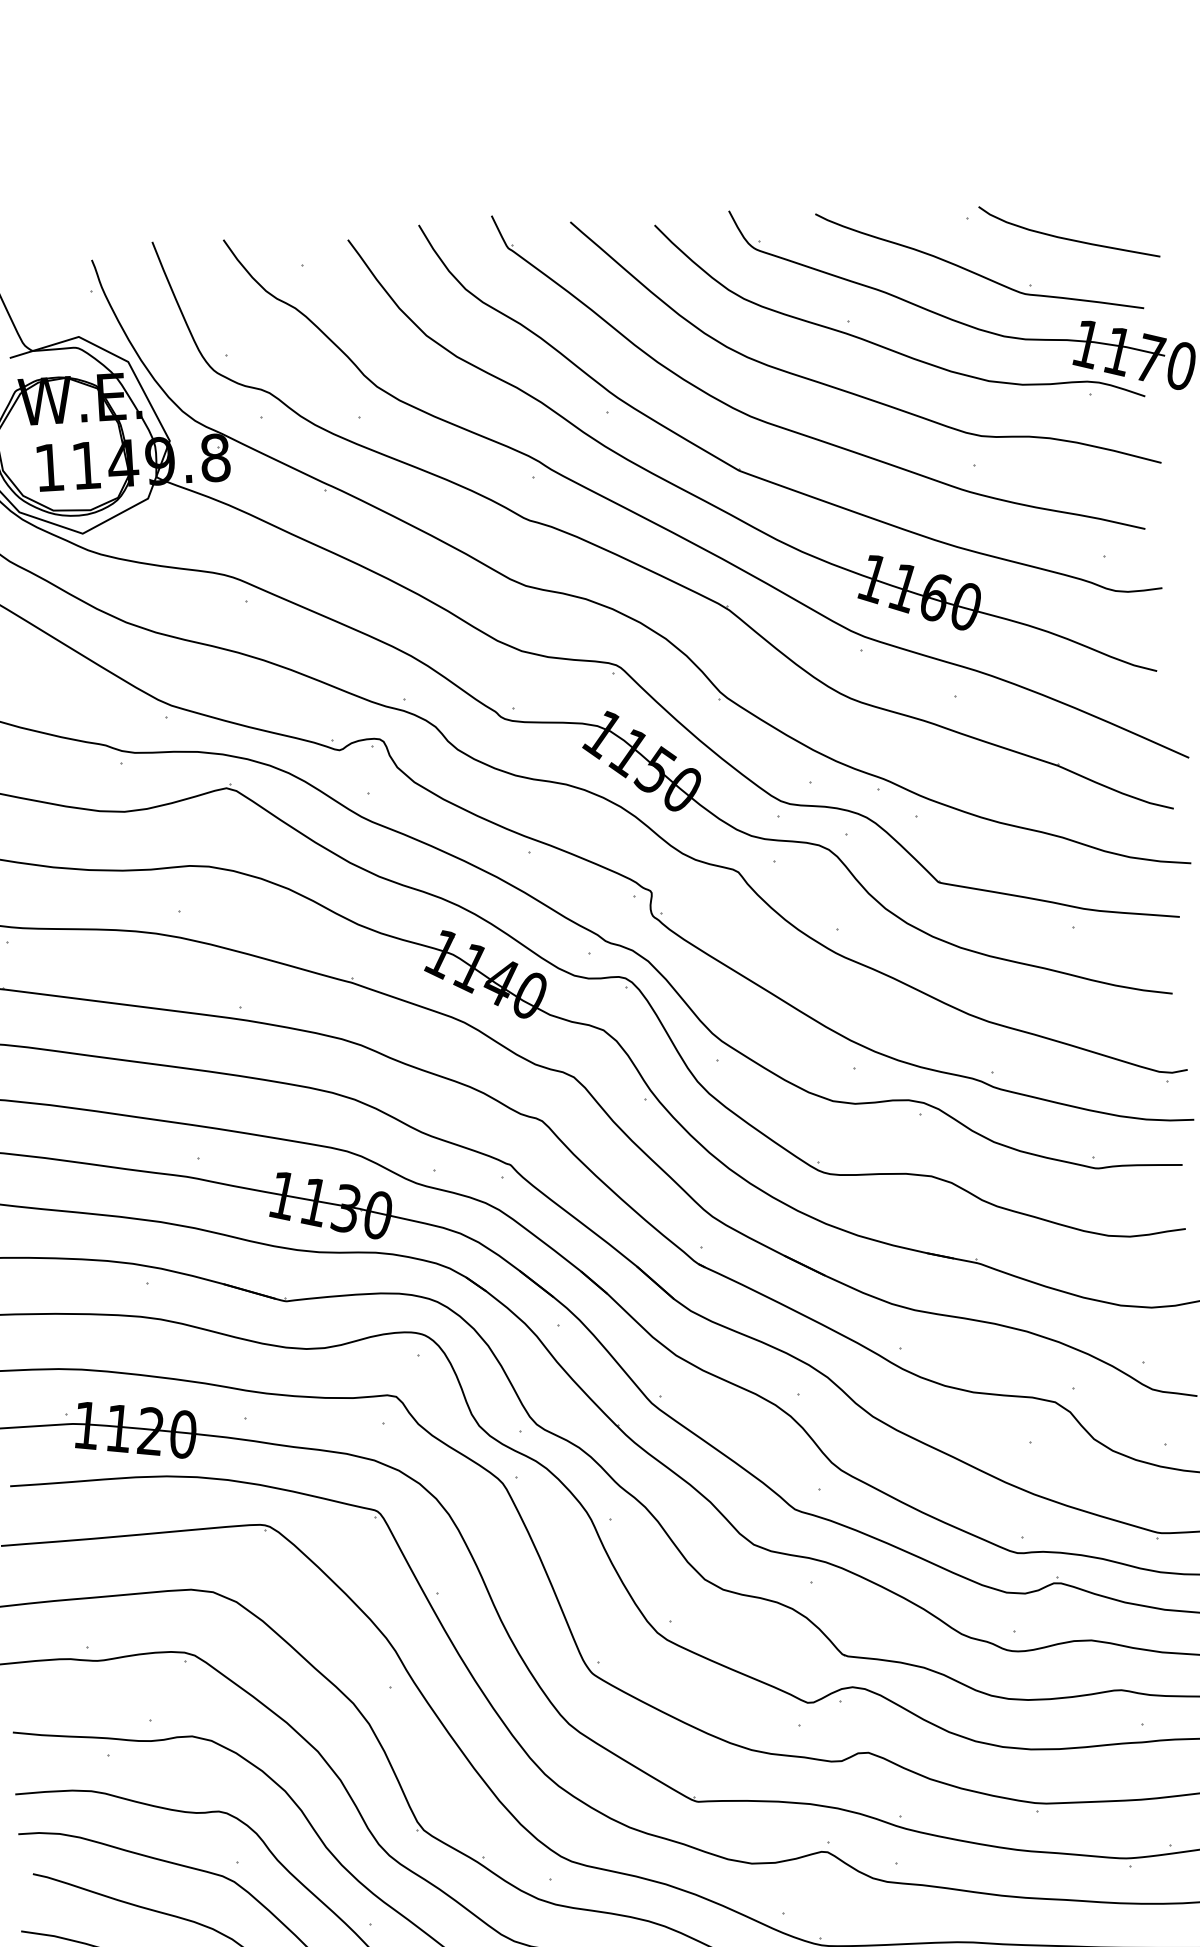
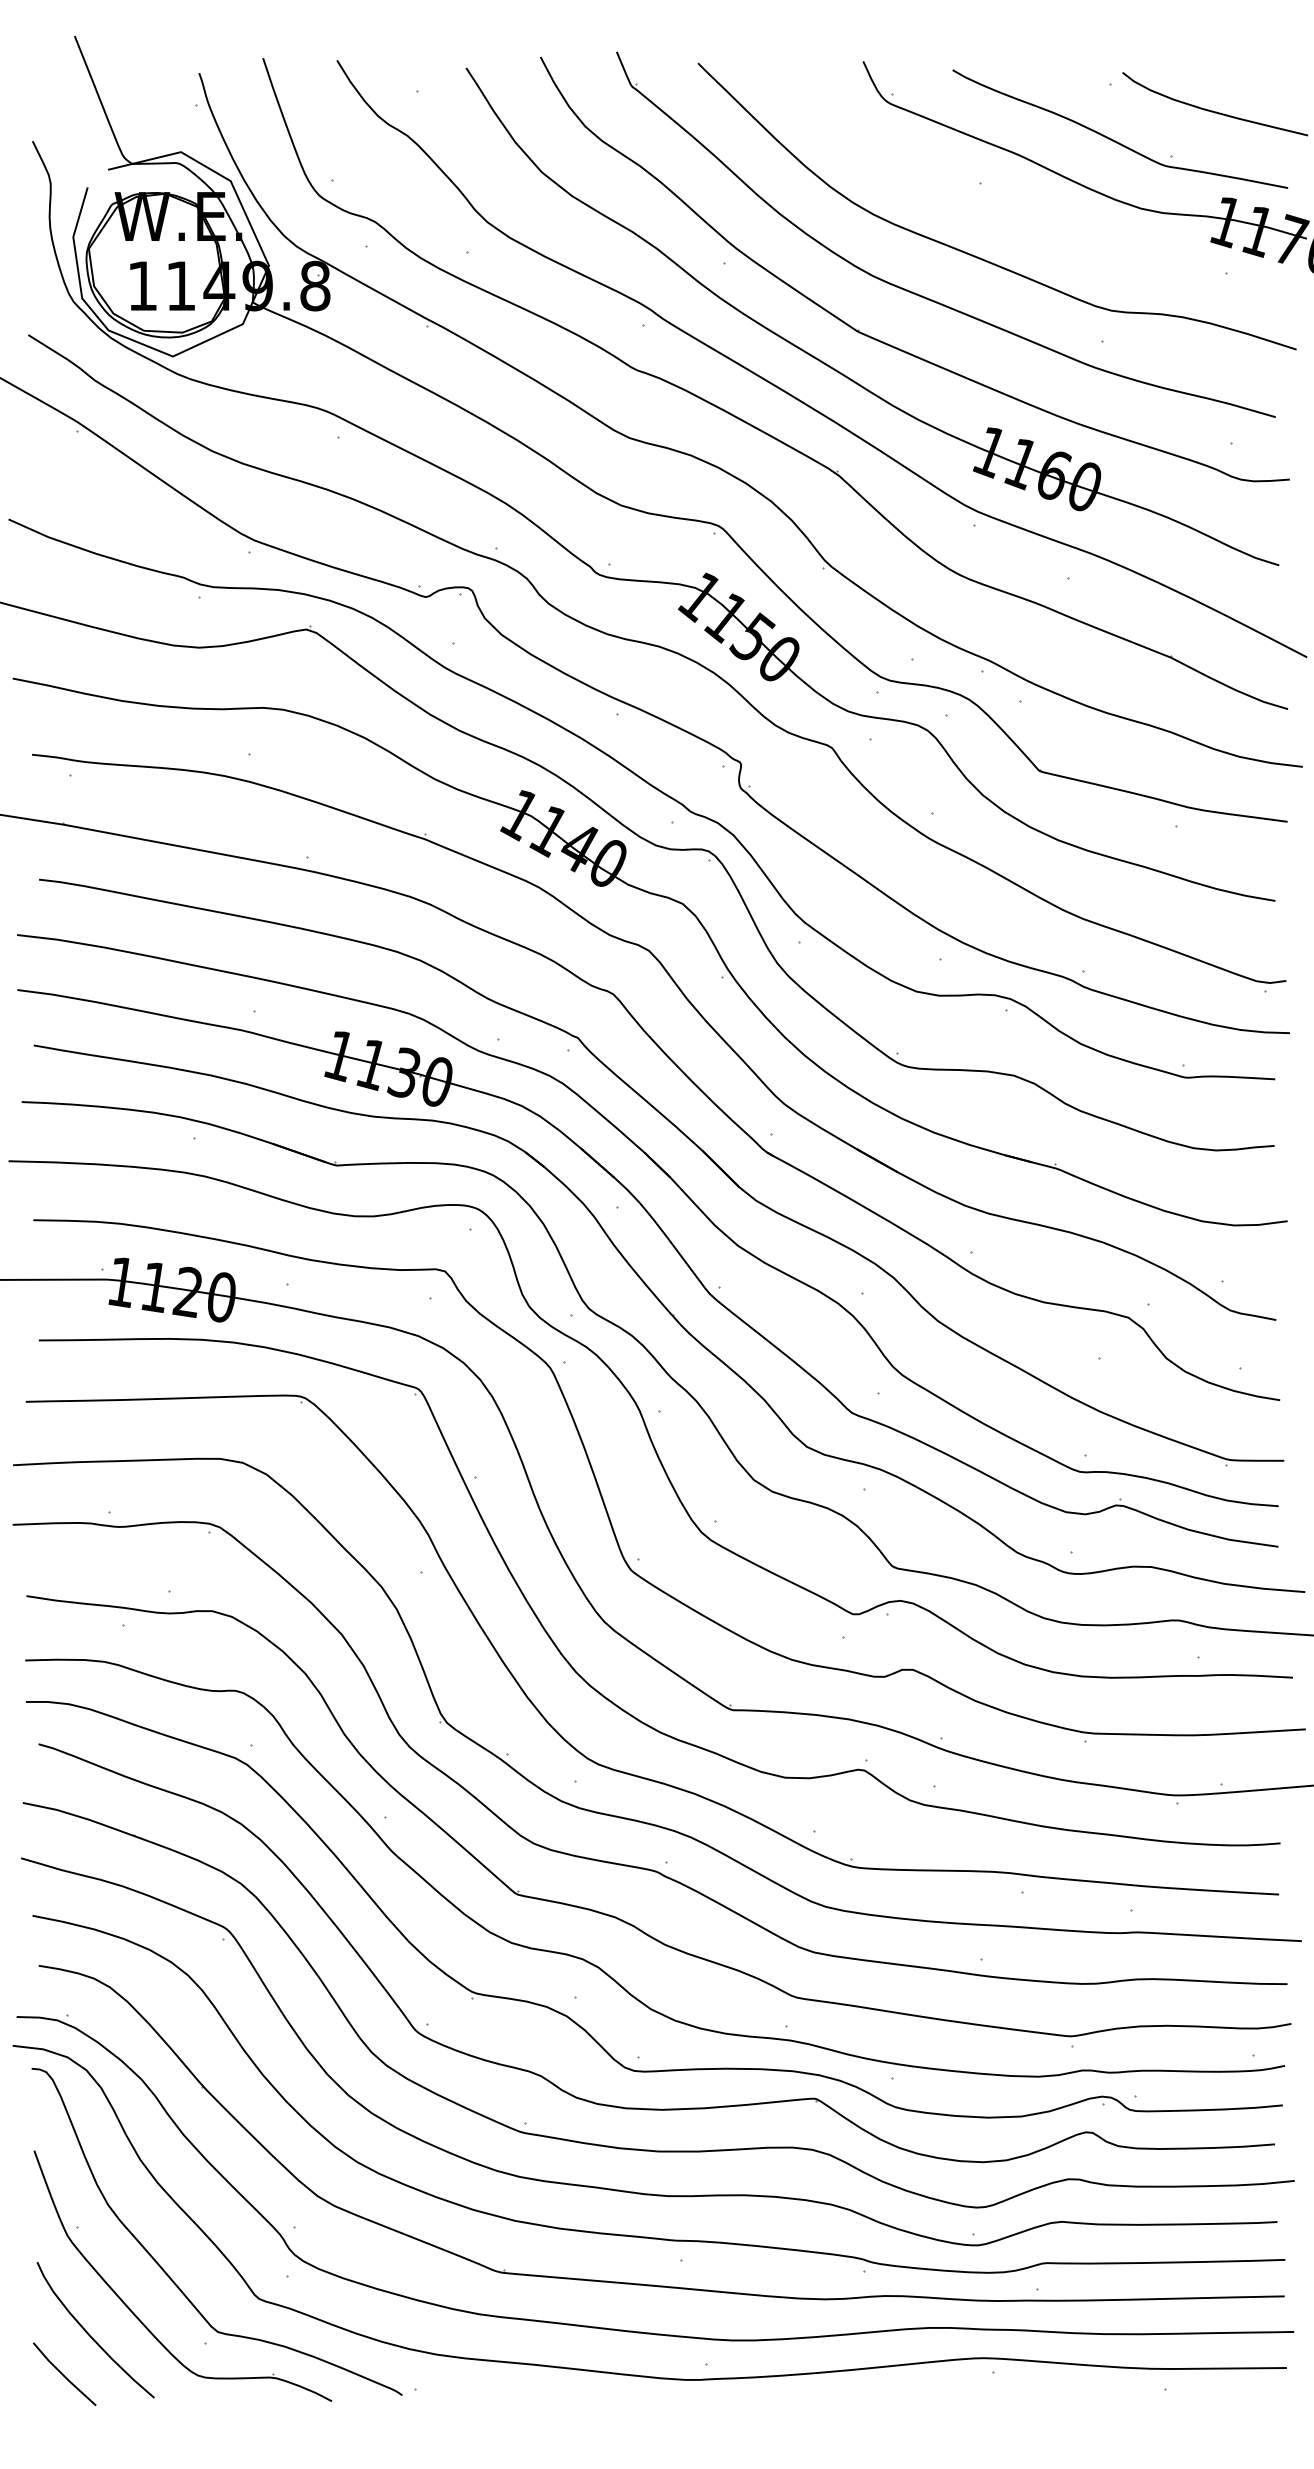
curve: (886, 347) -> (1018, 212), removed

